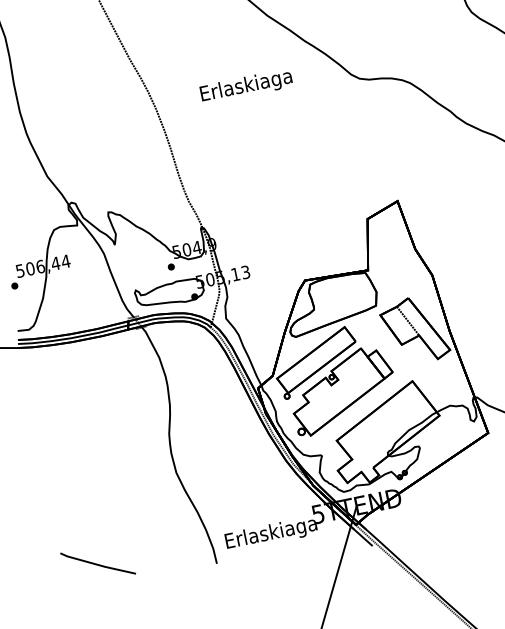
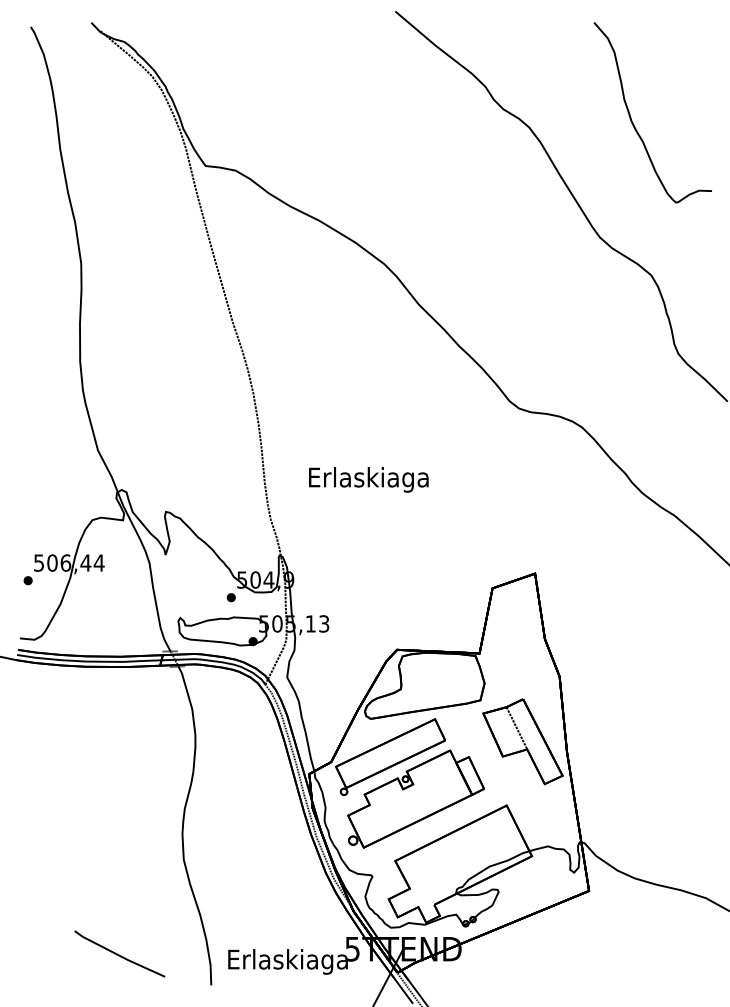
text: (246, 86) -> (368, 479), moved
curve: (97, 564) -> (119, 954), moved

